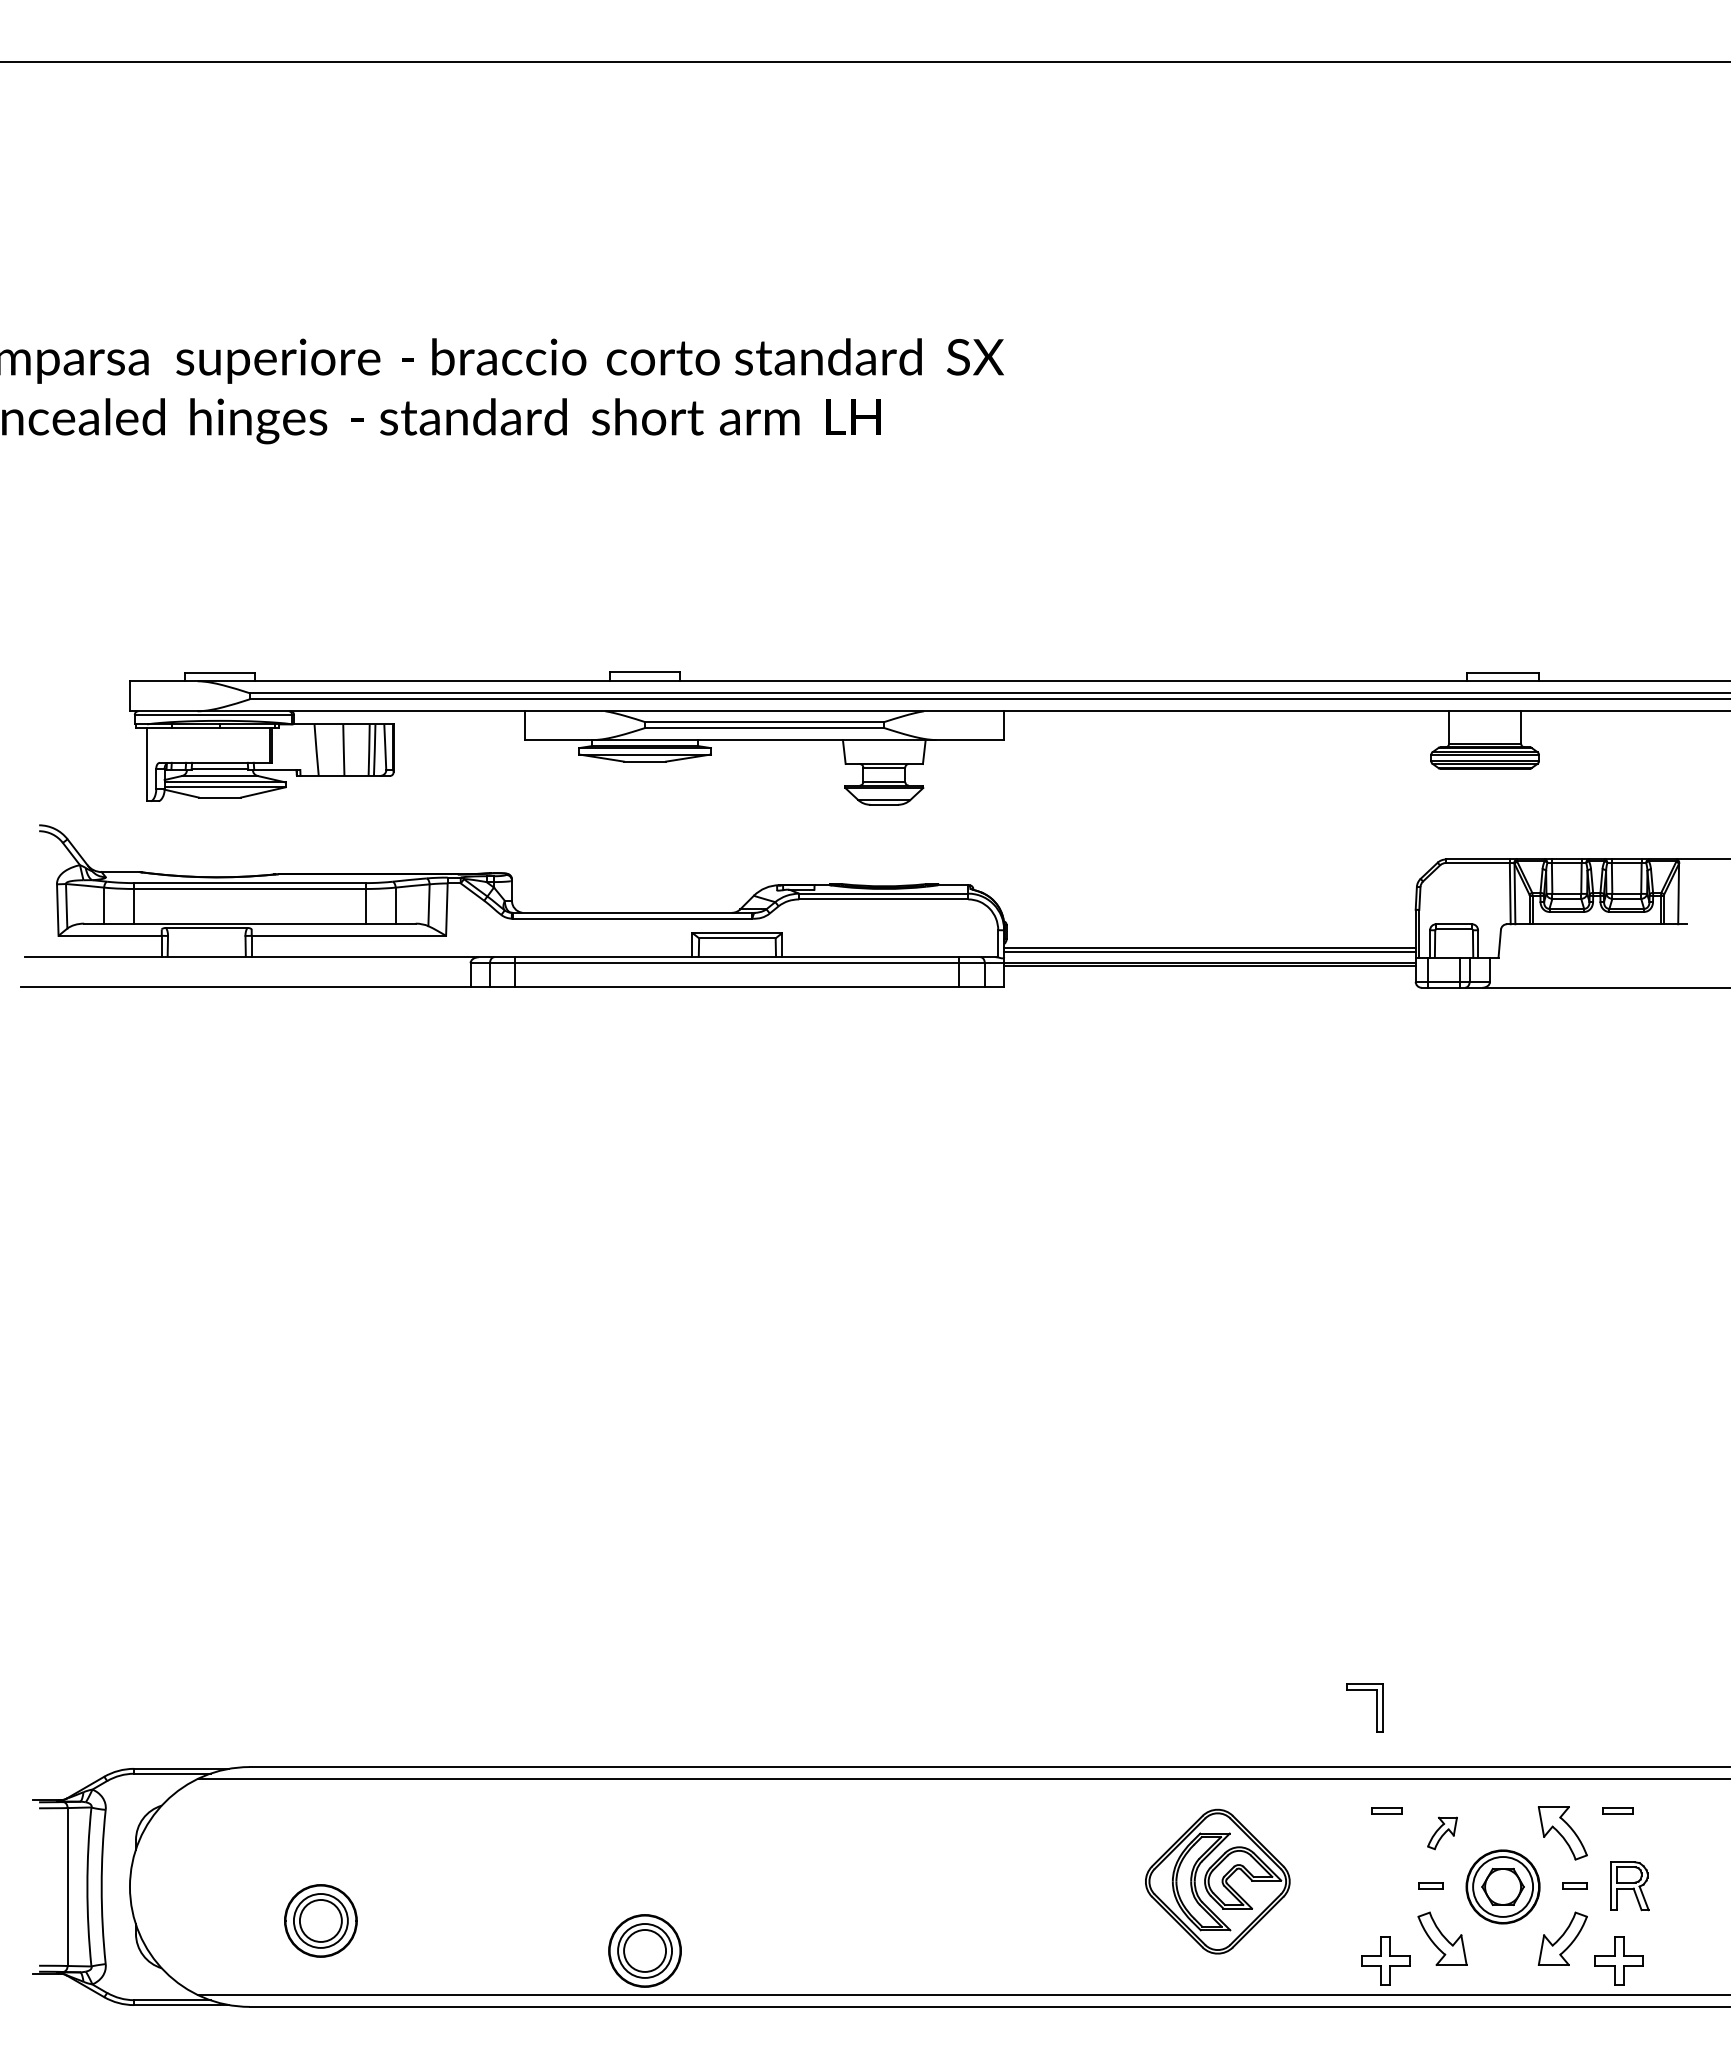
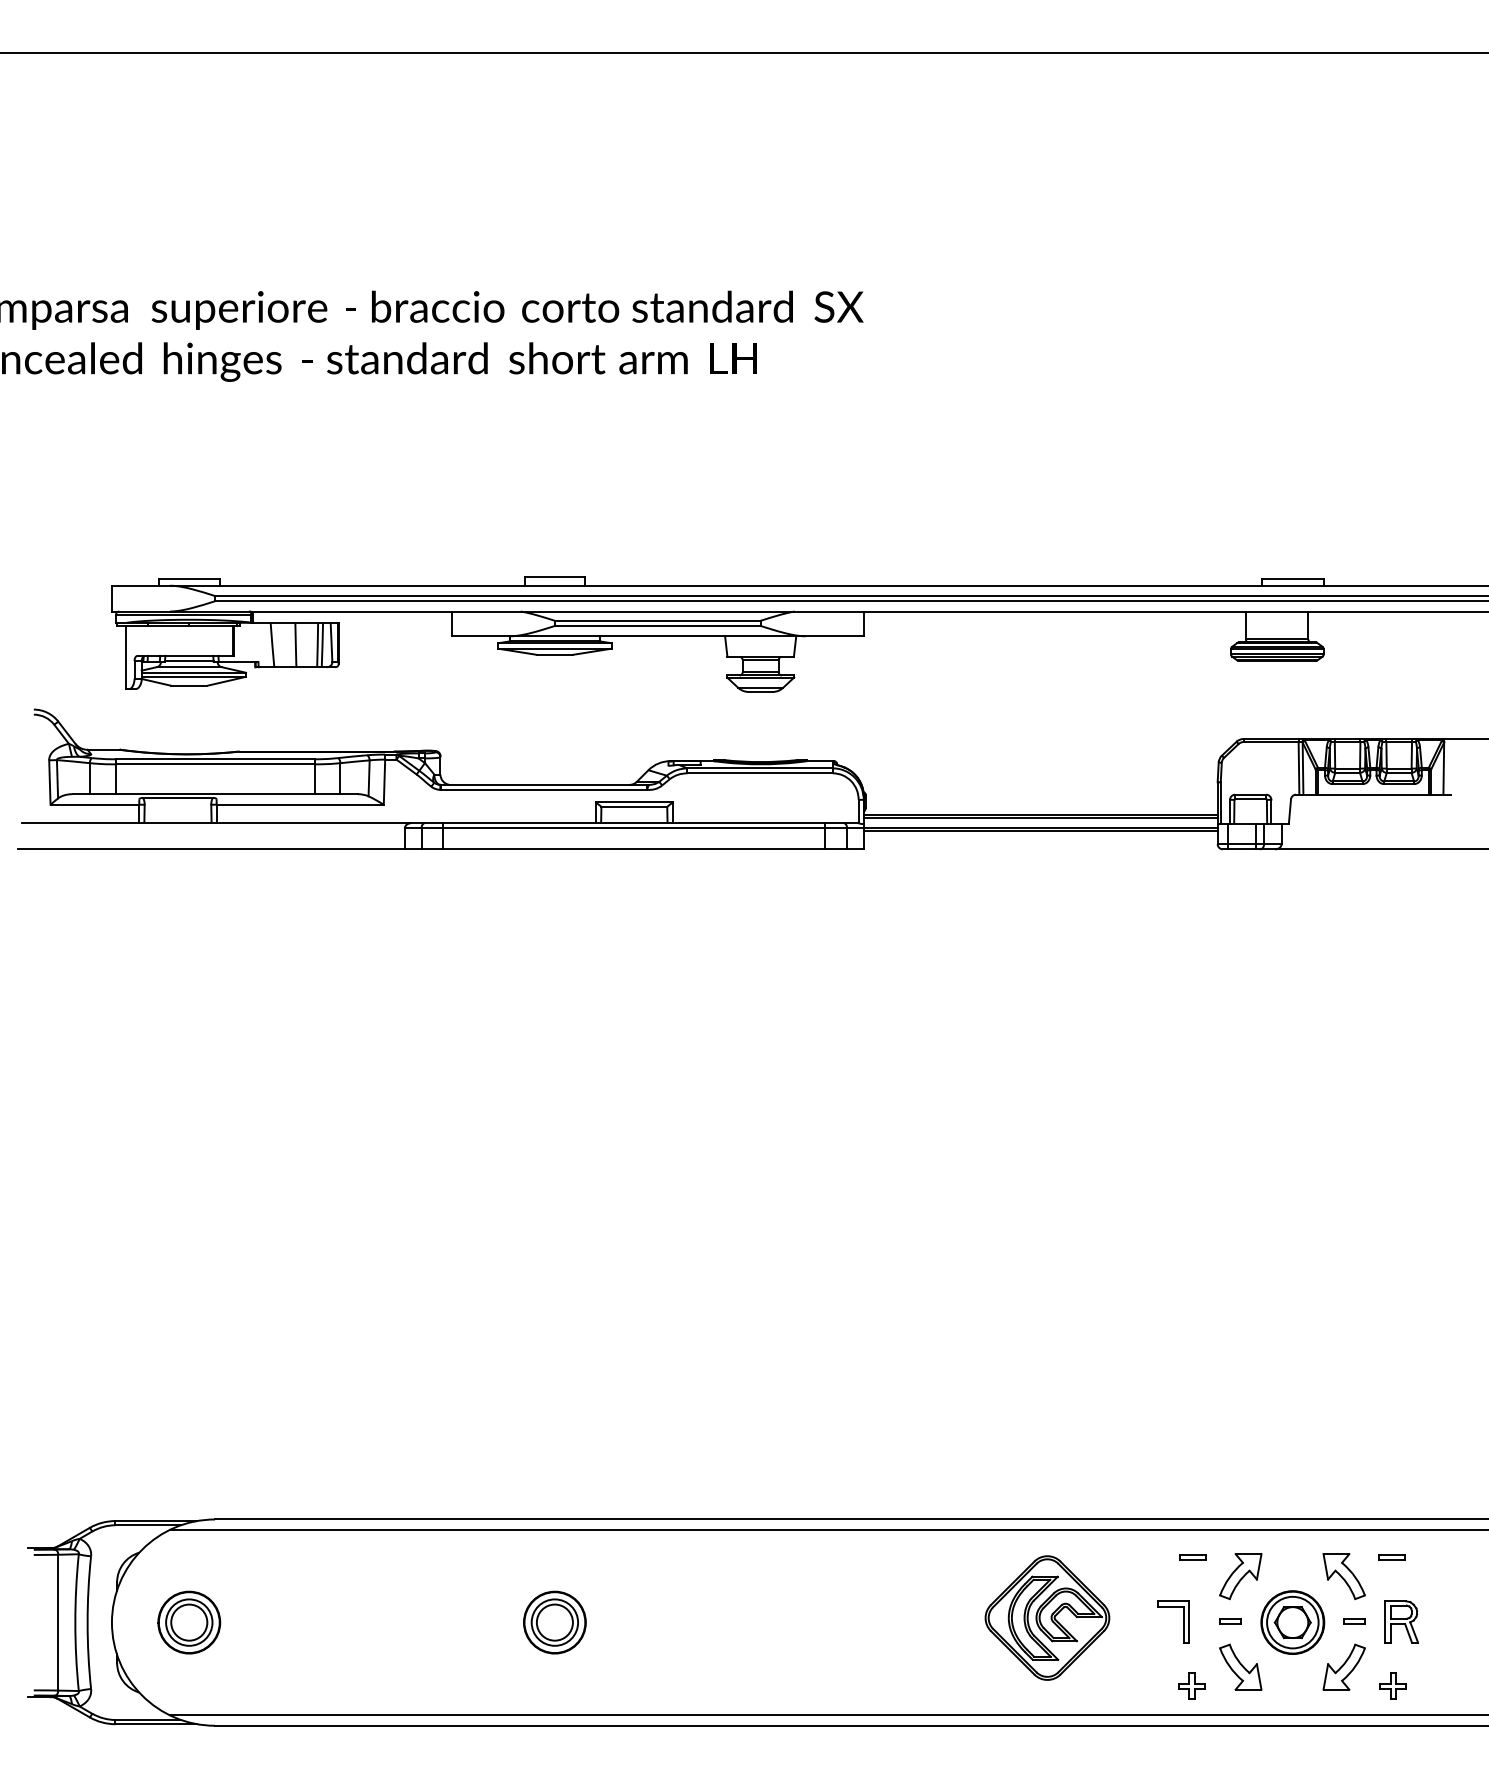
part: (1376, 1707) -> (1183, 1621), moved
part: (1442, 1833) -> (1240, 1576), size x1.67
part: (320, 1920) -> (188, 1622), moved
part: (644, 1950) -> (554, 1622), moved
part: (1385, 1960) -> (1191, 1685), size x0.62
part: (1619, 1960) -> (1392, 1685), size x0.62

